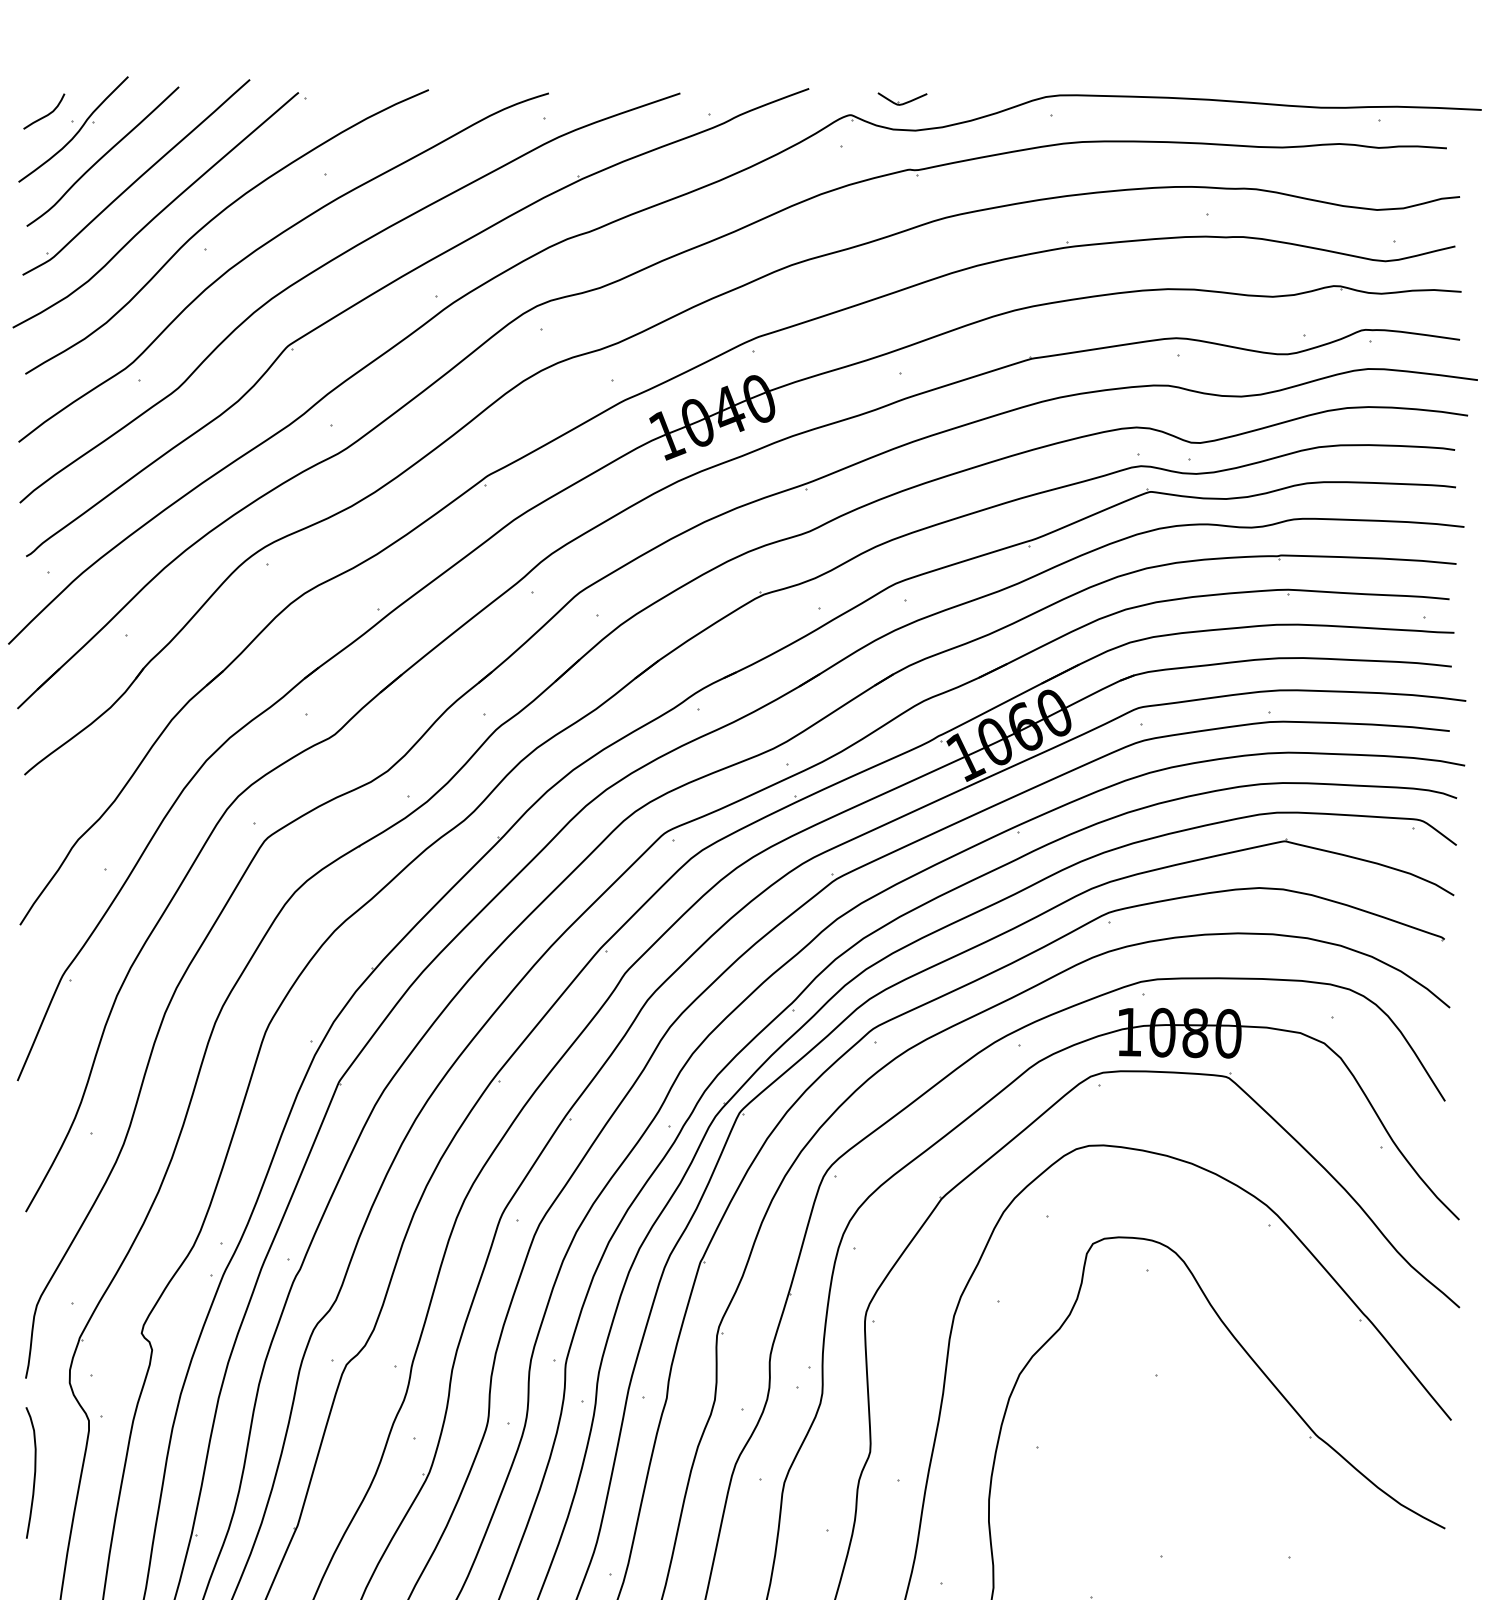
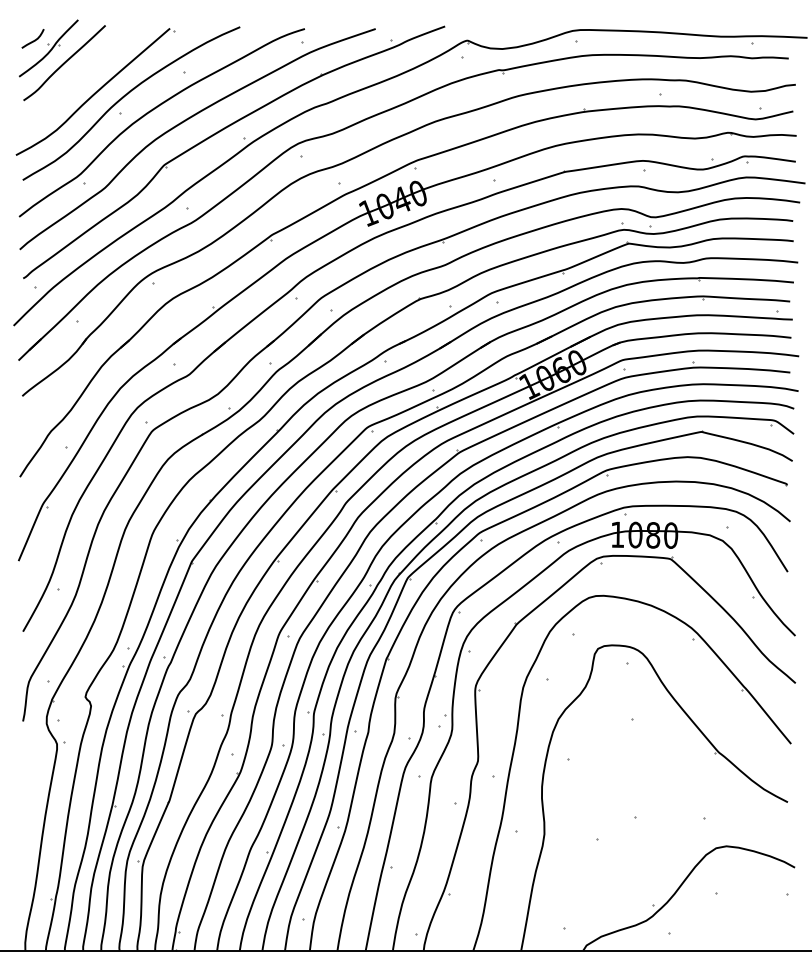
part: (902, 98) -> (495, 31), removed
part: (136, 177) -> (82, 74), removed
curve: (34, 1471) -> (27, 771), removed

